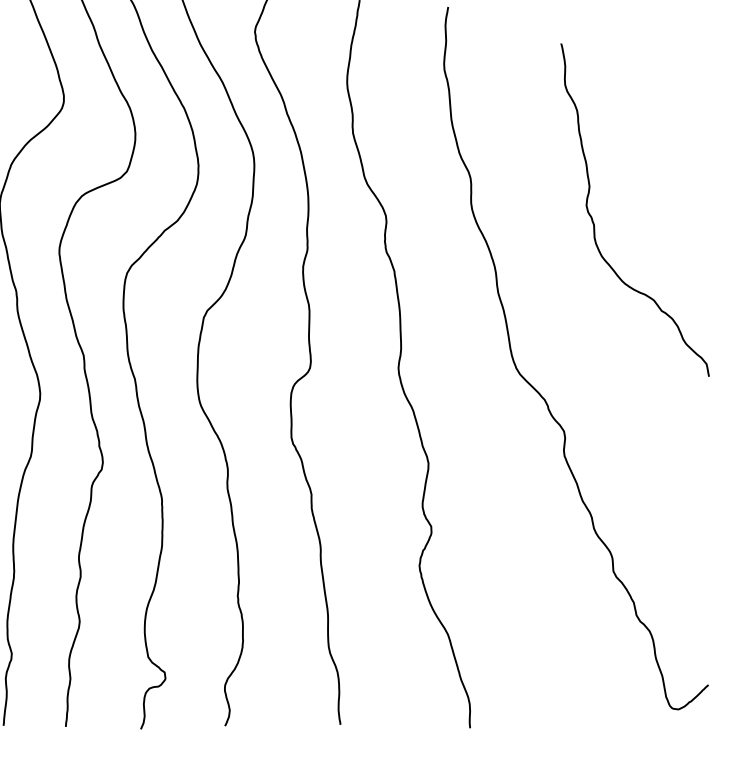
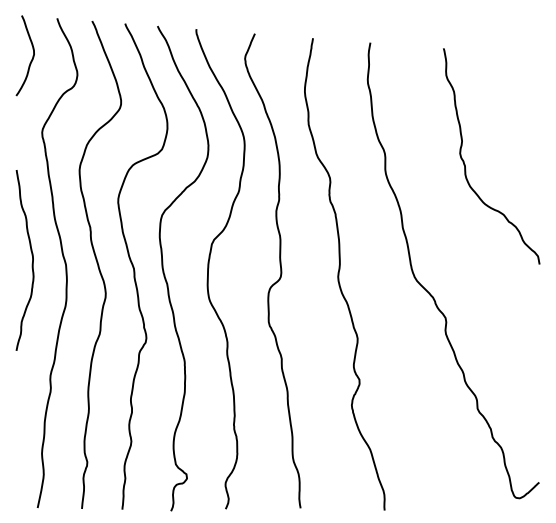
curve: (594, 222) -> (465, 164), moved

